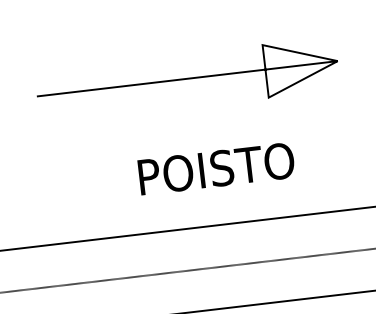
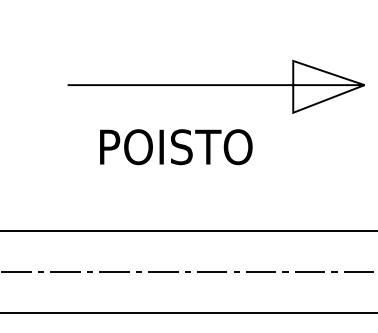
text: (216, 169) -> (176, 147), moved

